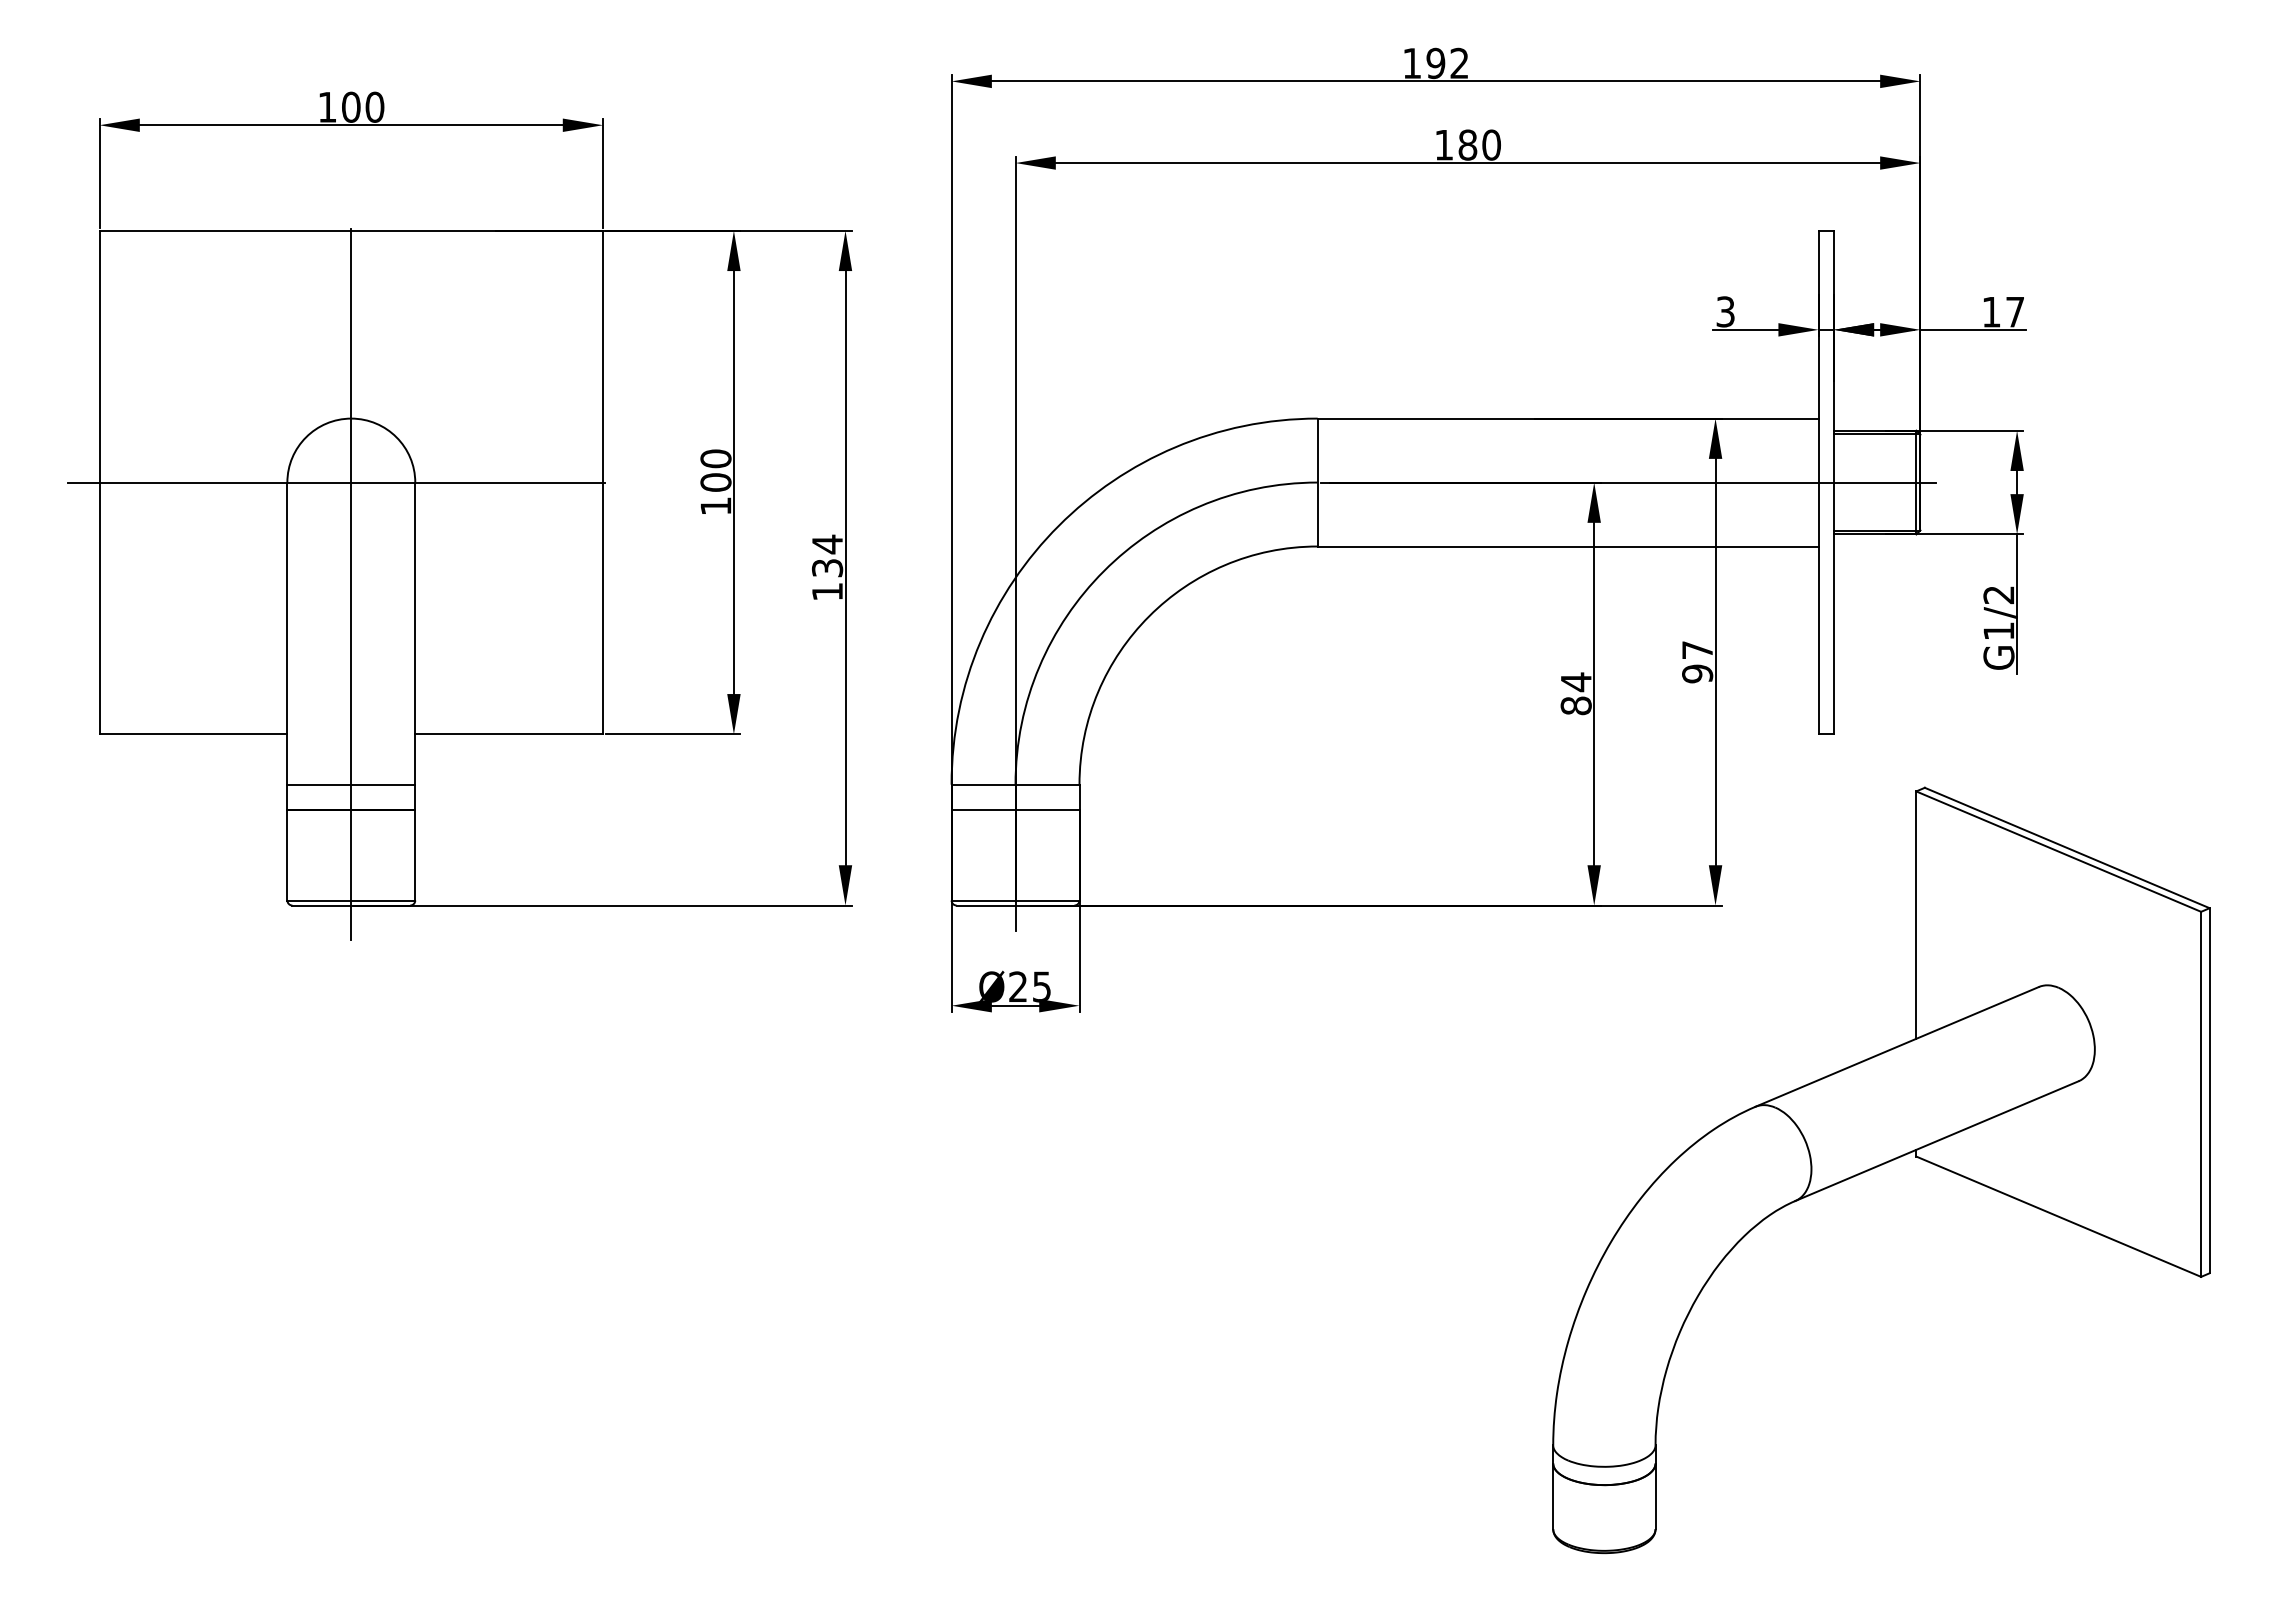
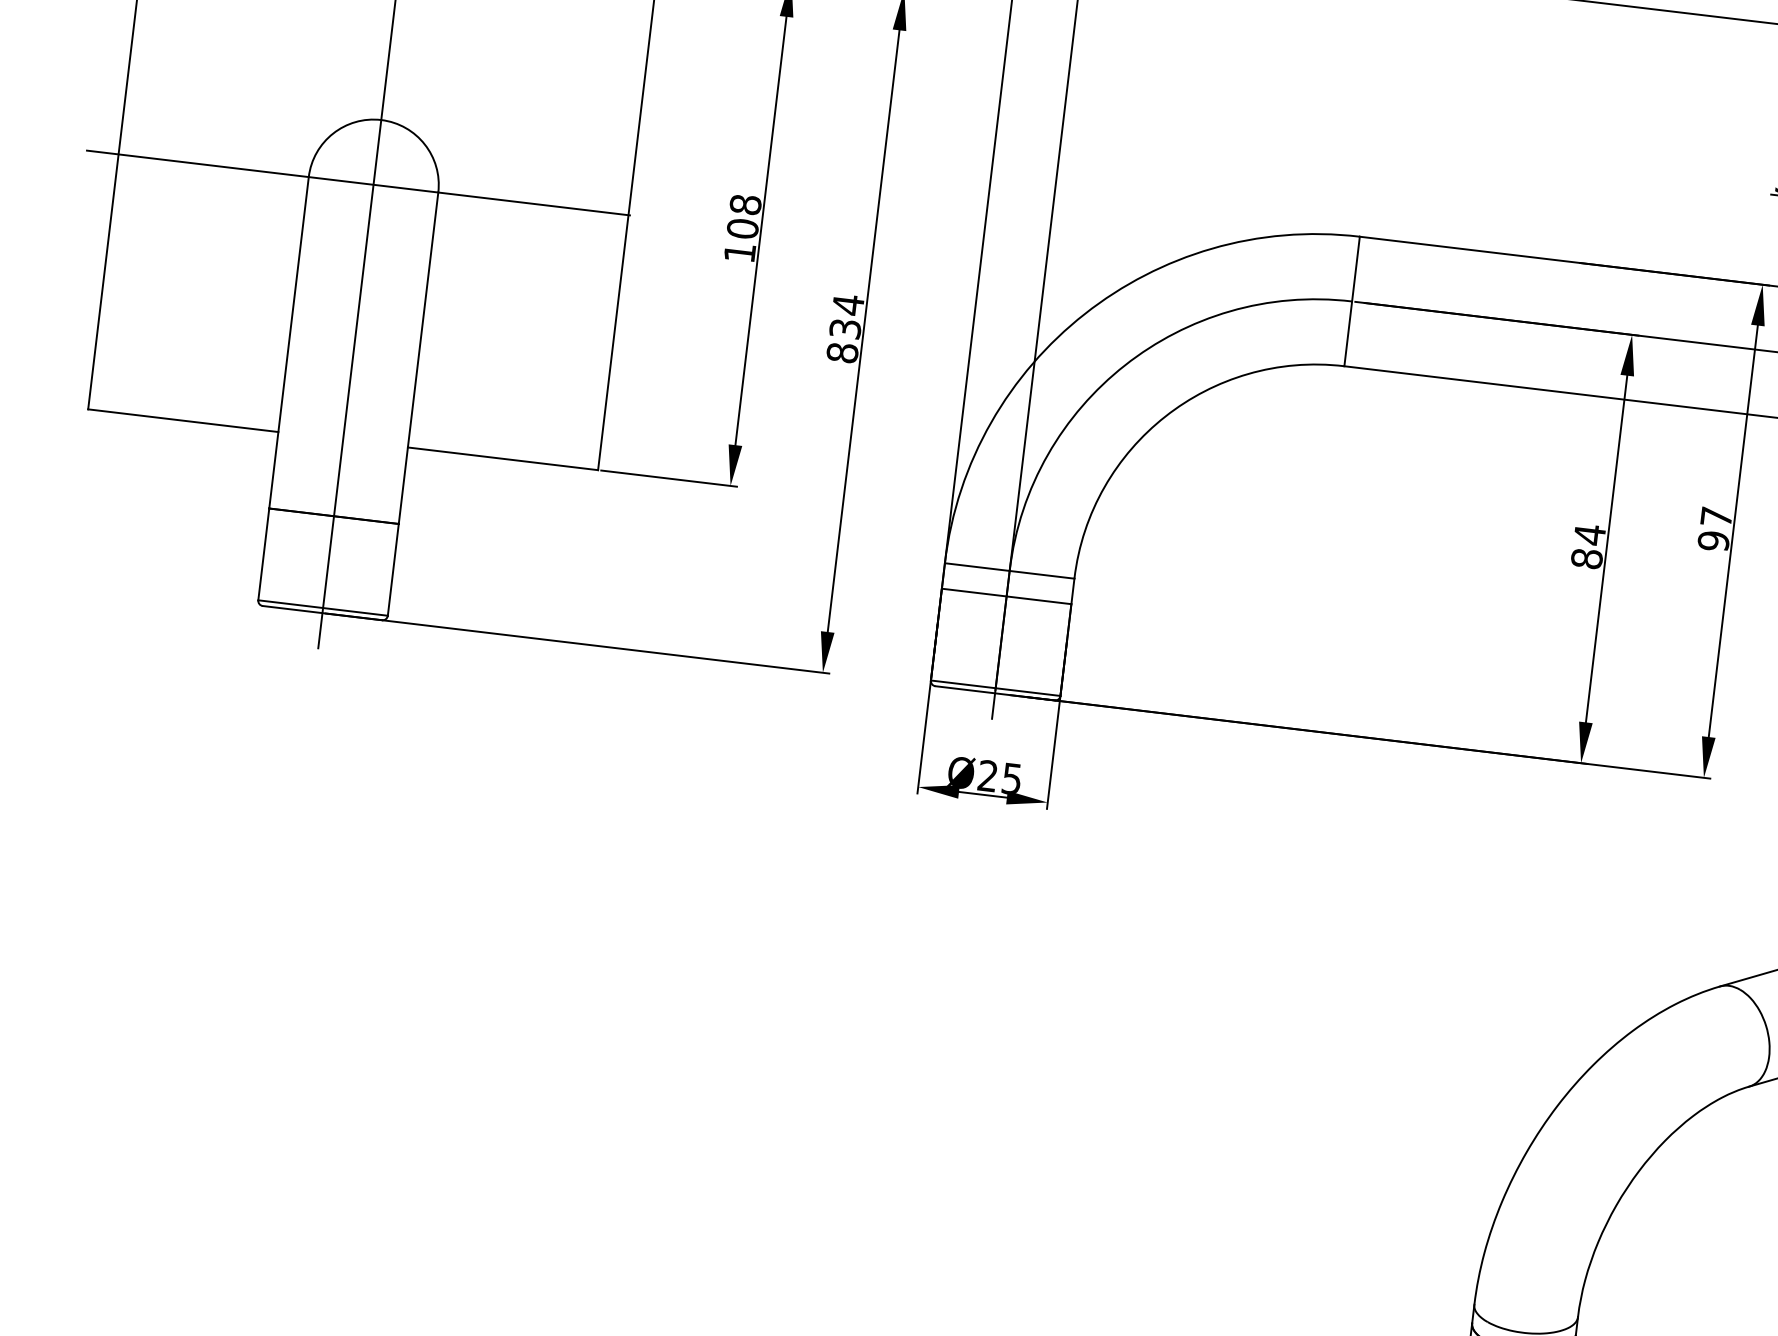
text: (716, 458) -> (746, 204), 100 -> 108
text: (827, 591) -> (842, 352), 134 -> 834
line: (351, 784) -> (337, 490), removed

